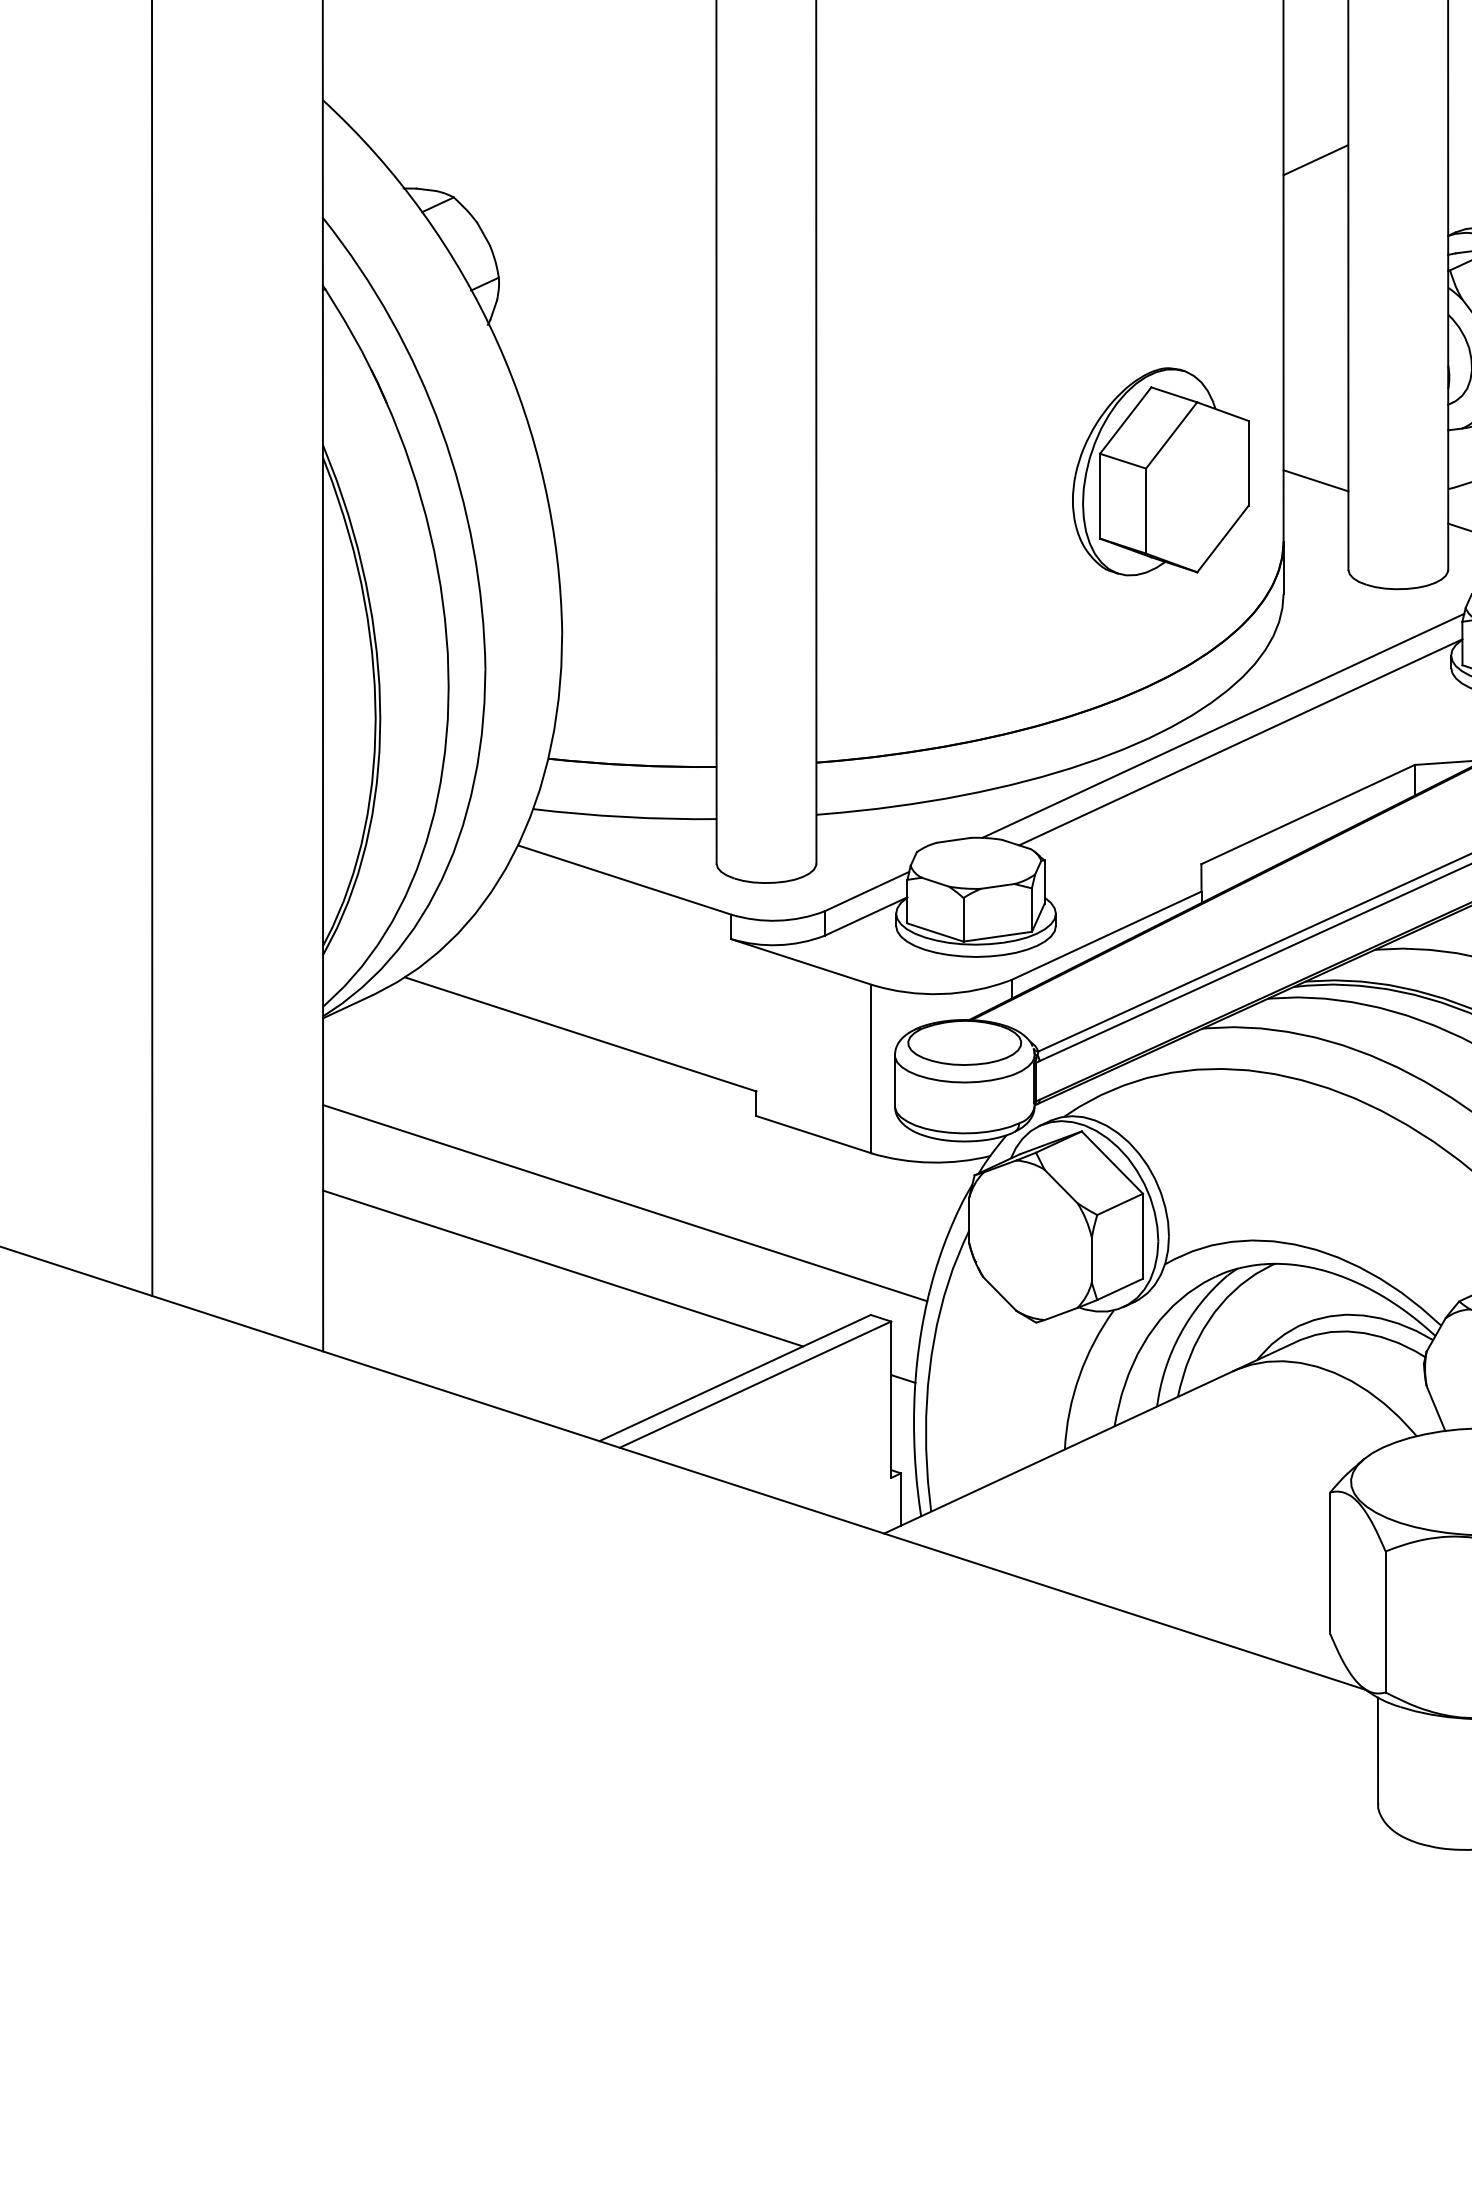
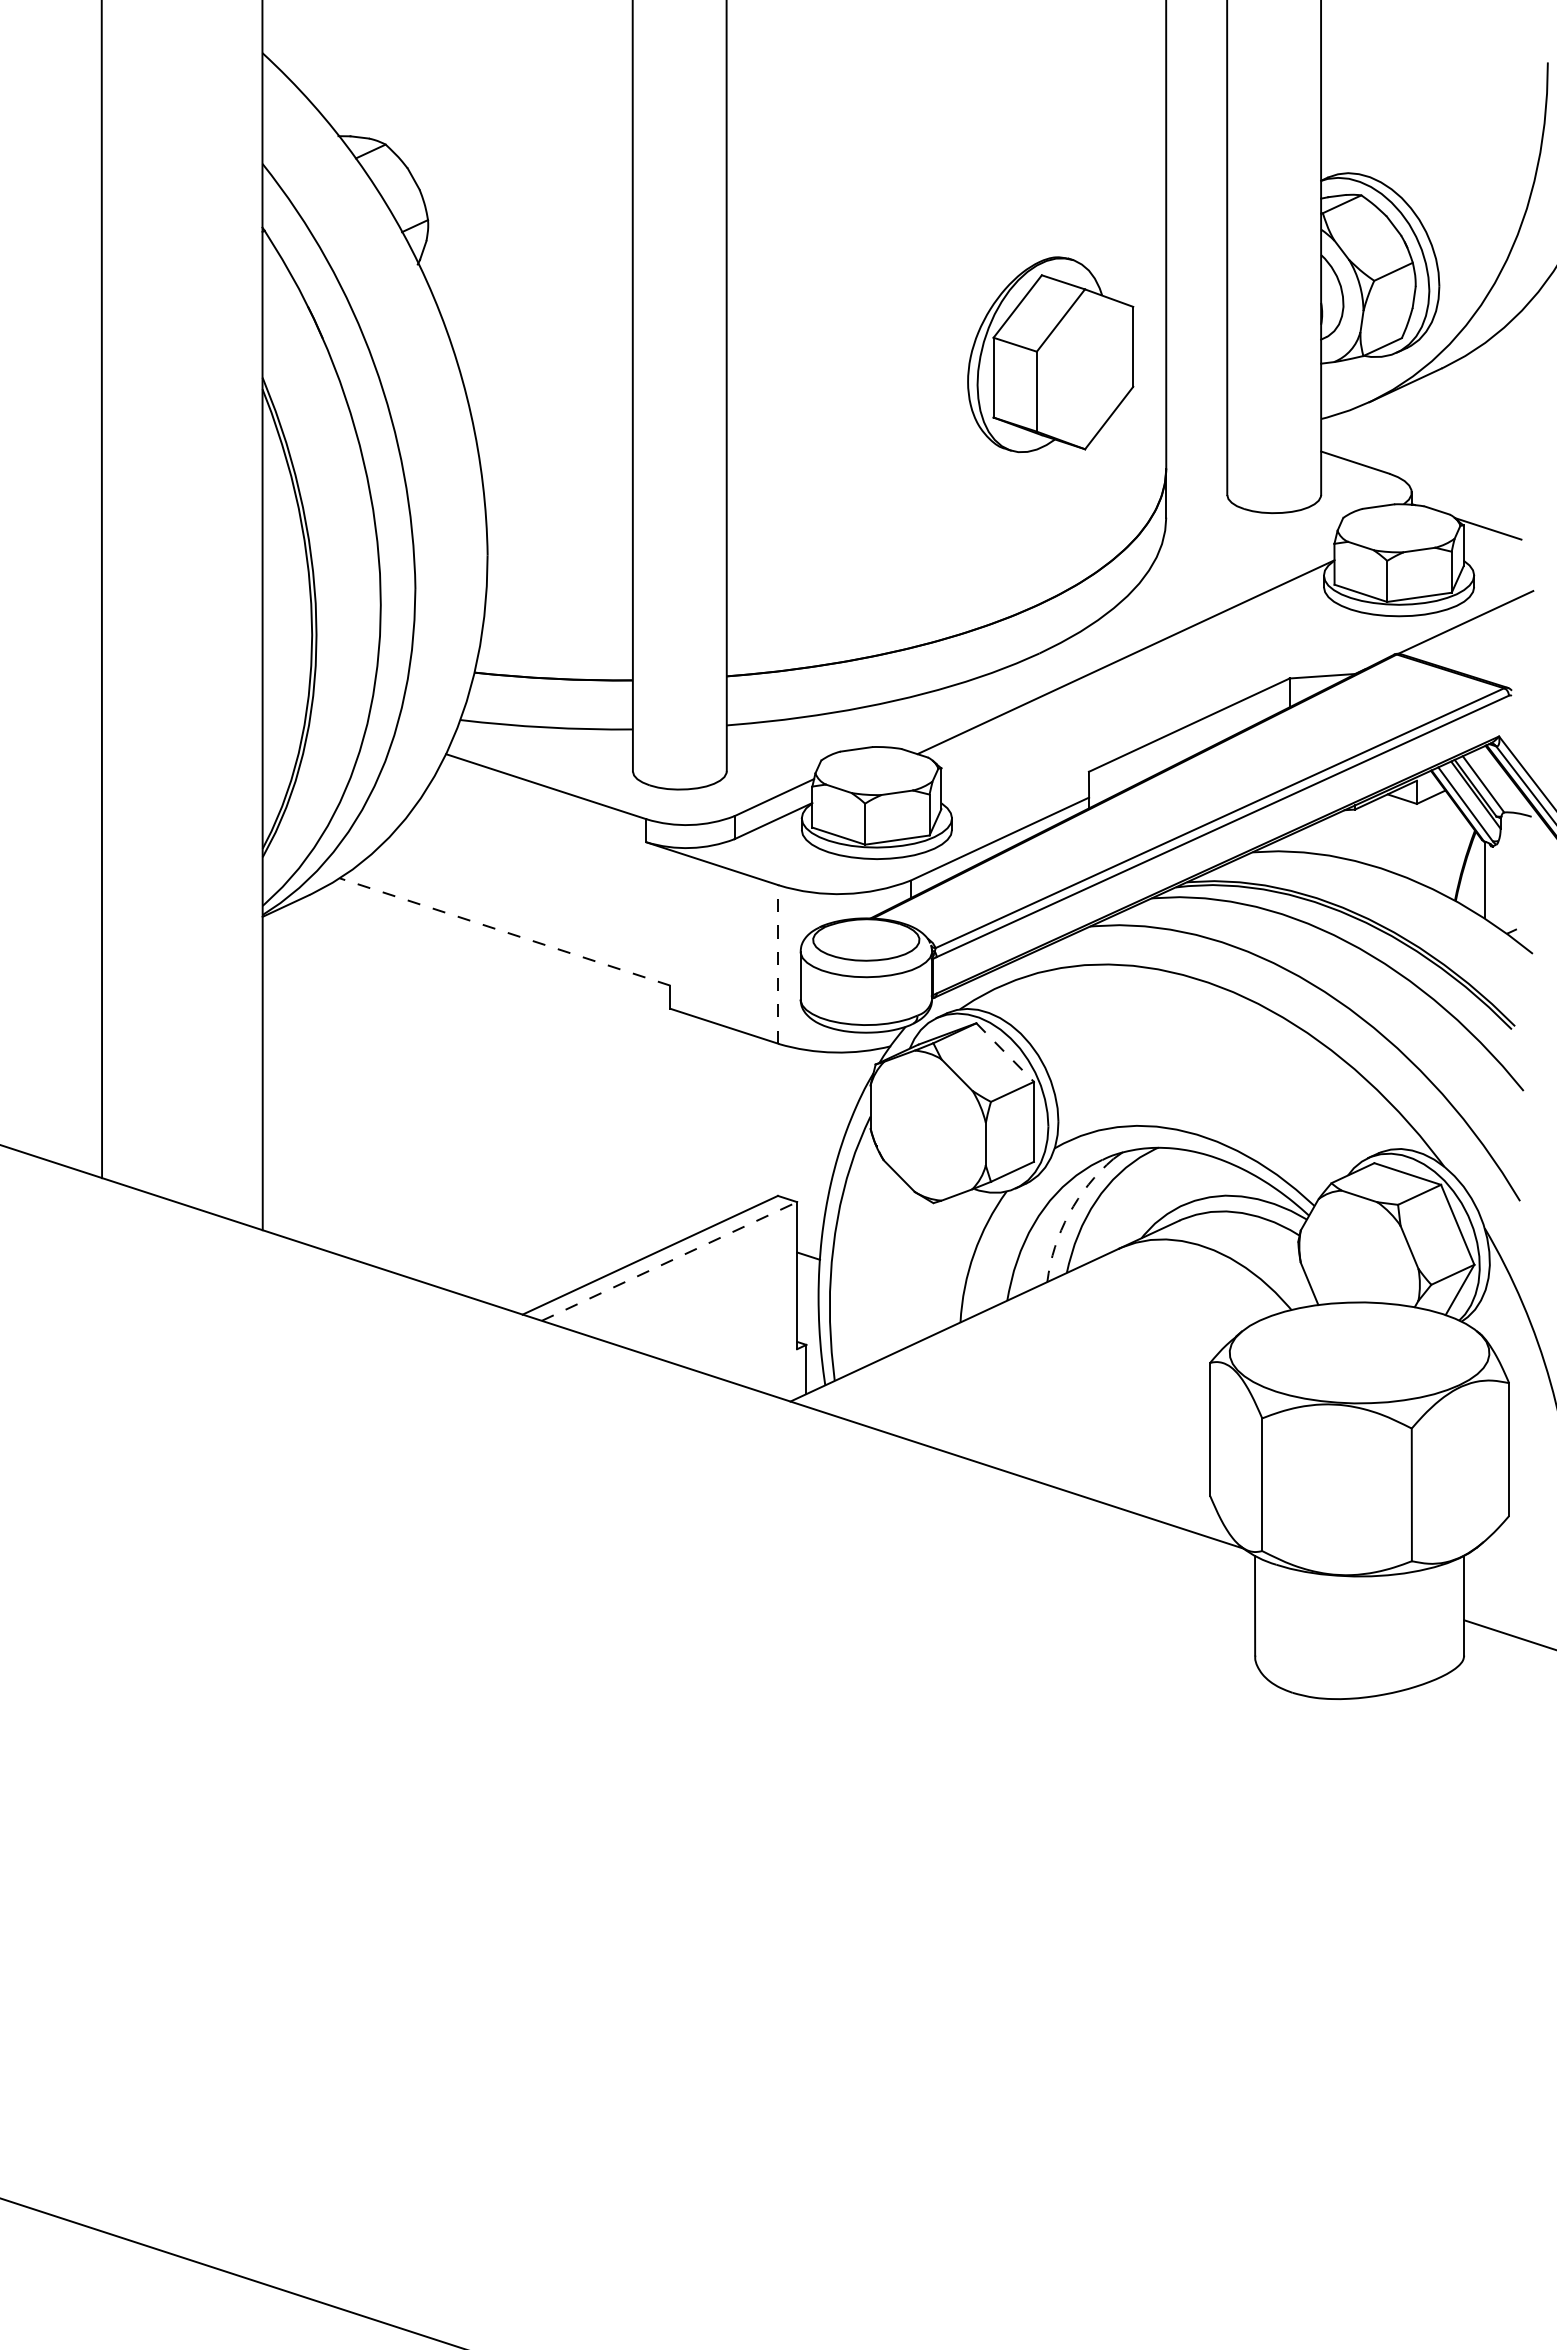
line: (1315, 160) -> (1196, 109), removed
part: (1160, 471) -> (1050, 354), moved
line: (1315, 481) -> (1196, 411), removed
line: (1223, 725) -> (1109, 641), removed
line: (581, 1034) -> (505, 932), solid -> dashed
line: (871, 1067) -> (778, 963), solid -> dashed
line: (1112, 1162) -> (1005, 1052), solid -> dashed
line: (624, 1202) -> (546, 1090), removed
line: (563, 1267) -> (488, 1151), removed
arc: (1179, 1334) -> (1068, 1214), solid -> dashed
line: (755, 1384) -> (669, 1261), solid -> dashed

